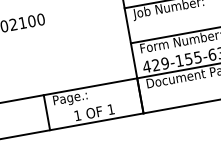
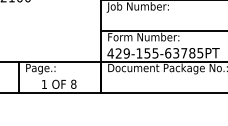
text: (110, 108) -> (73, 83), 1 -> 8

